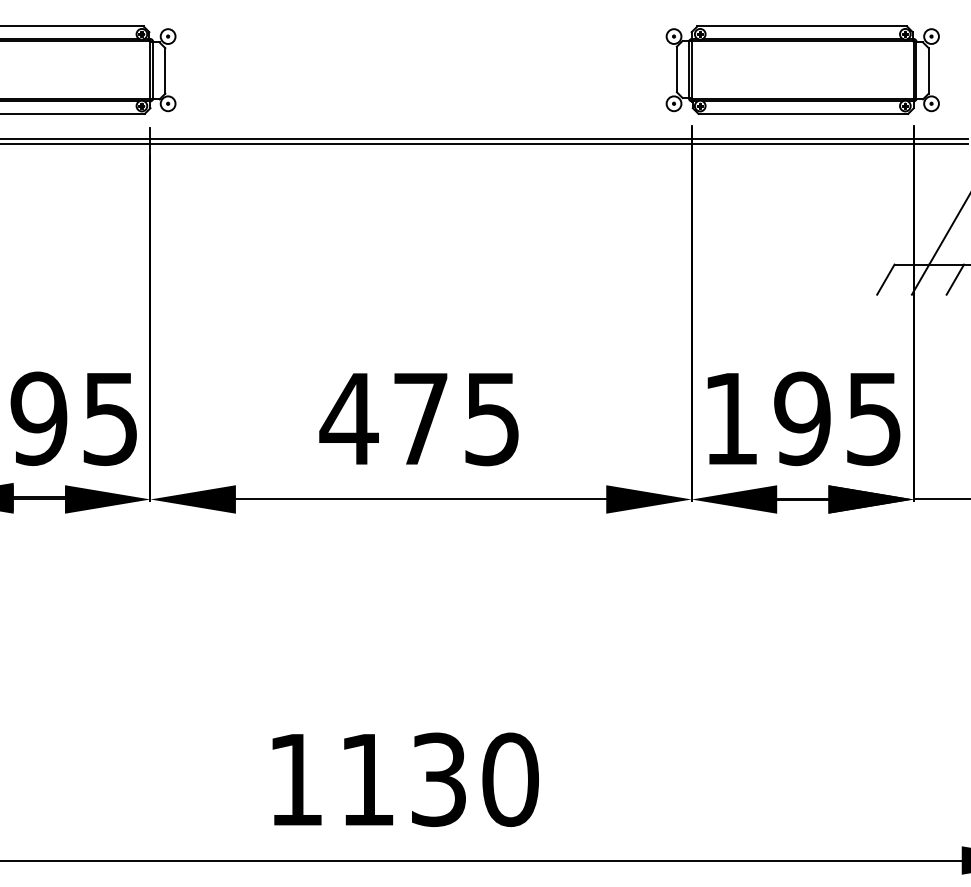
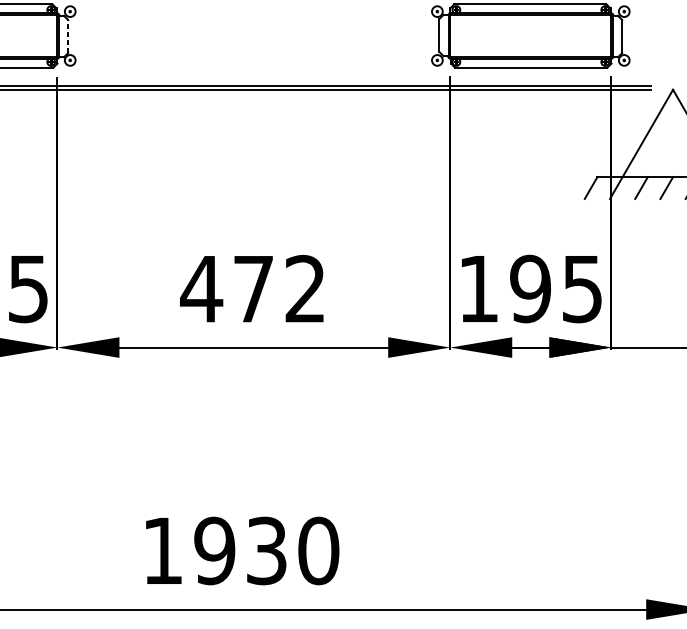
line: (165, 70) -> (68, 36), solid -> dashed
text: (491, 418) -> (304, 288), 475 -> 472
text: (367, 779) -> (214, 550), 1130 -> 1930

